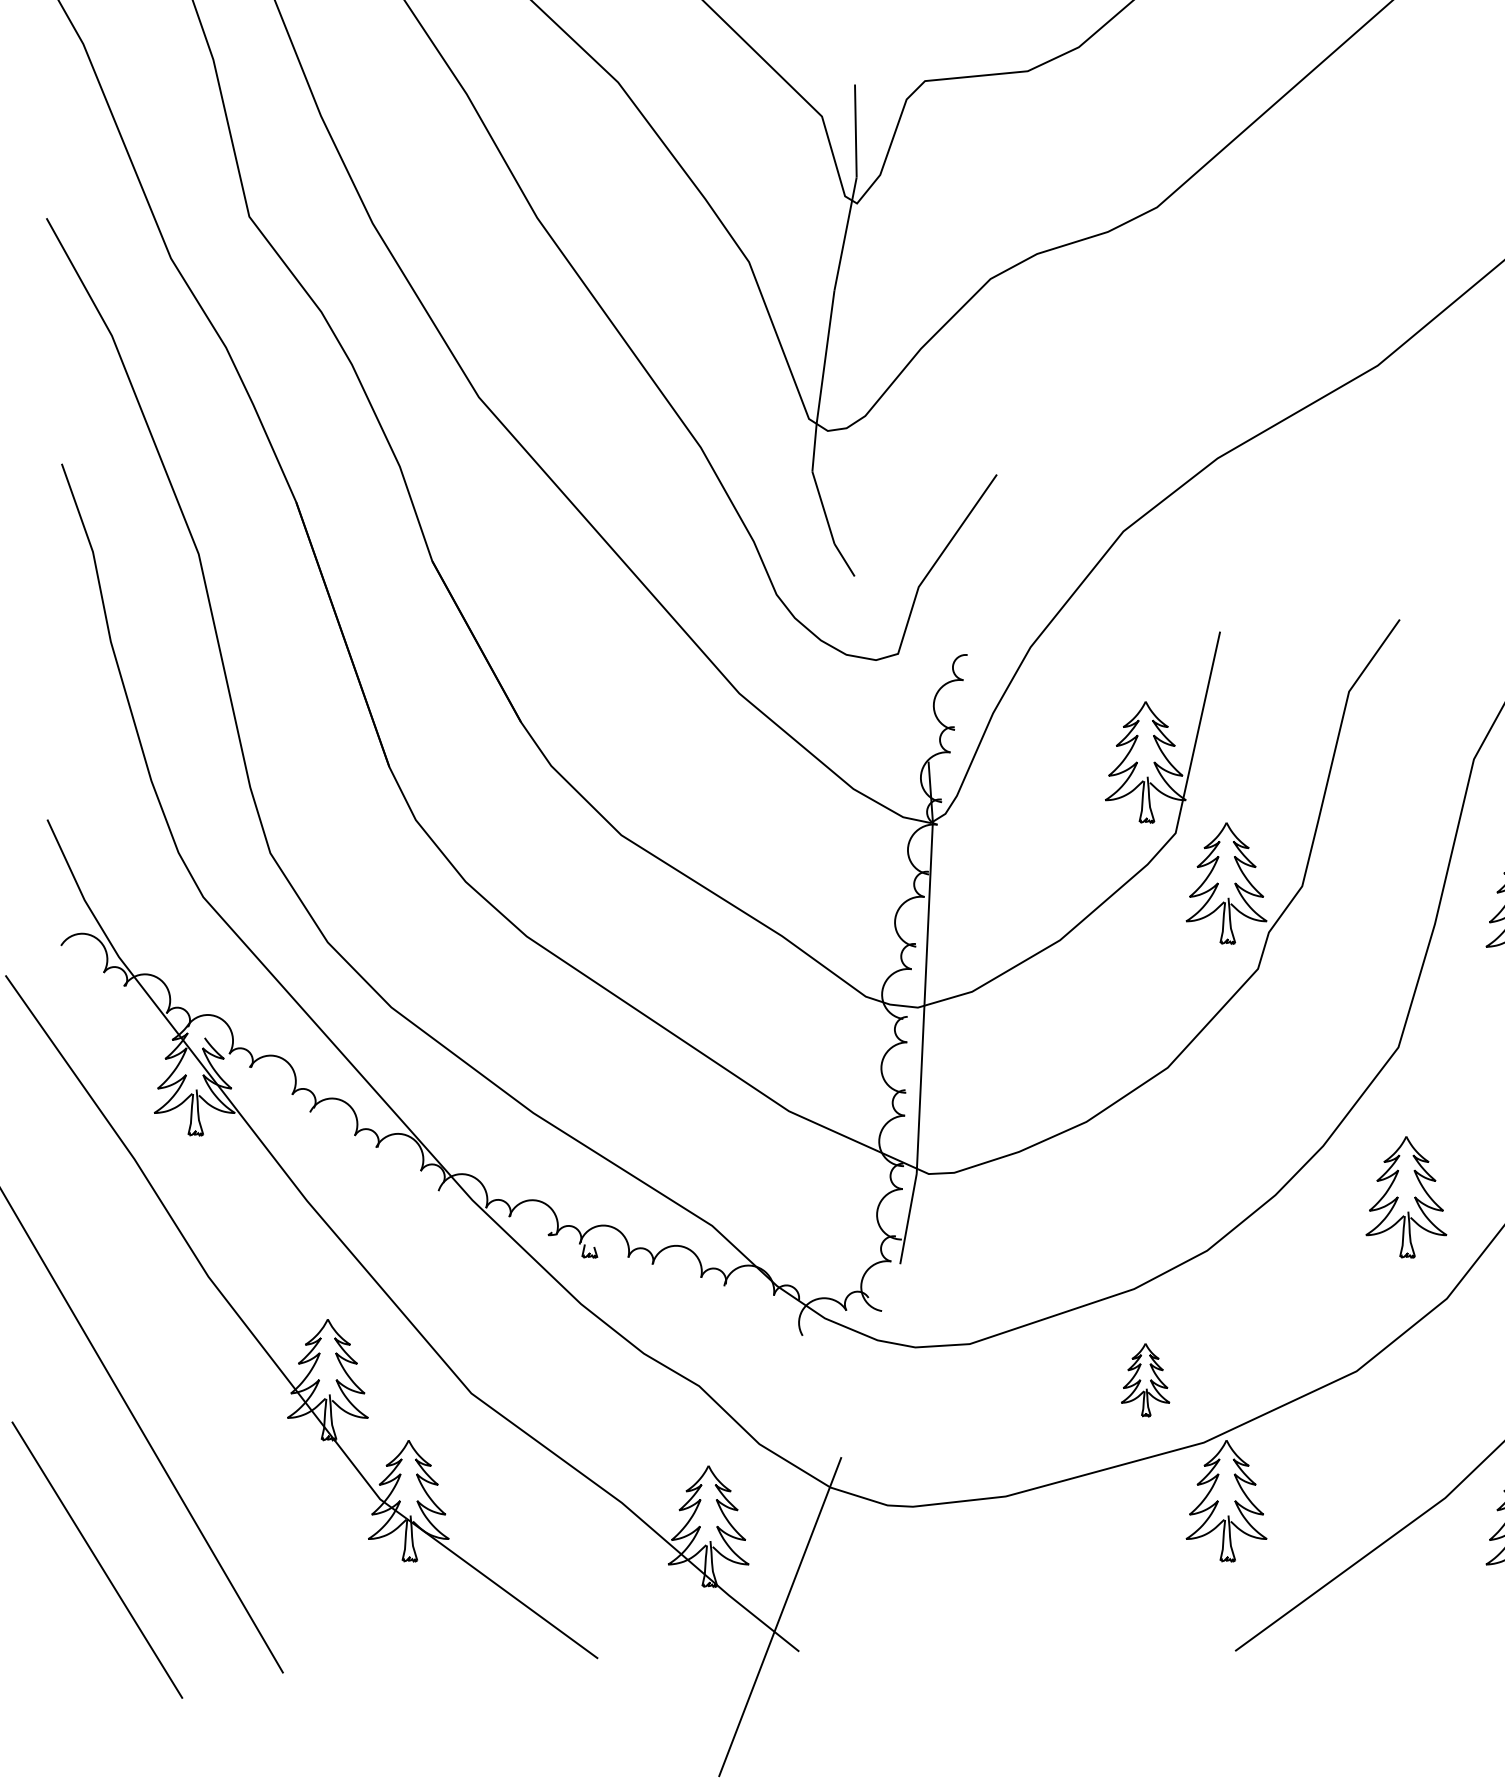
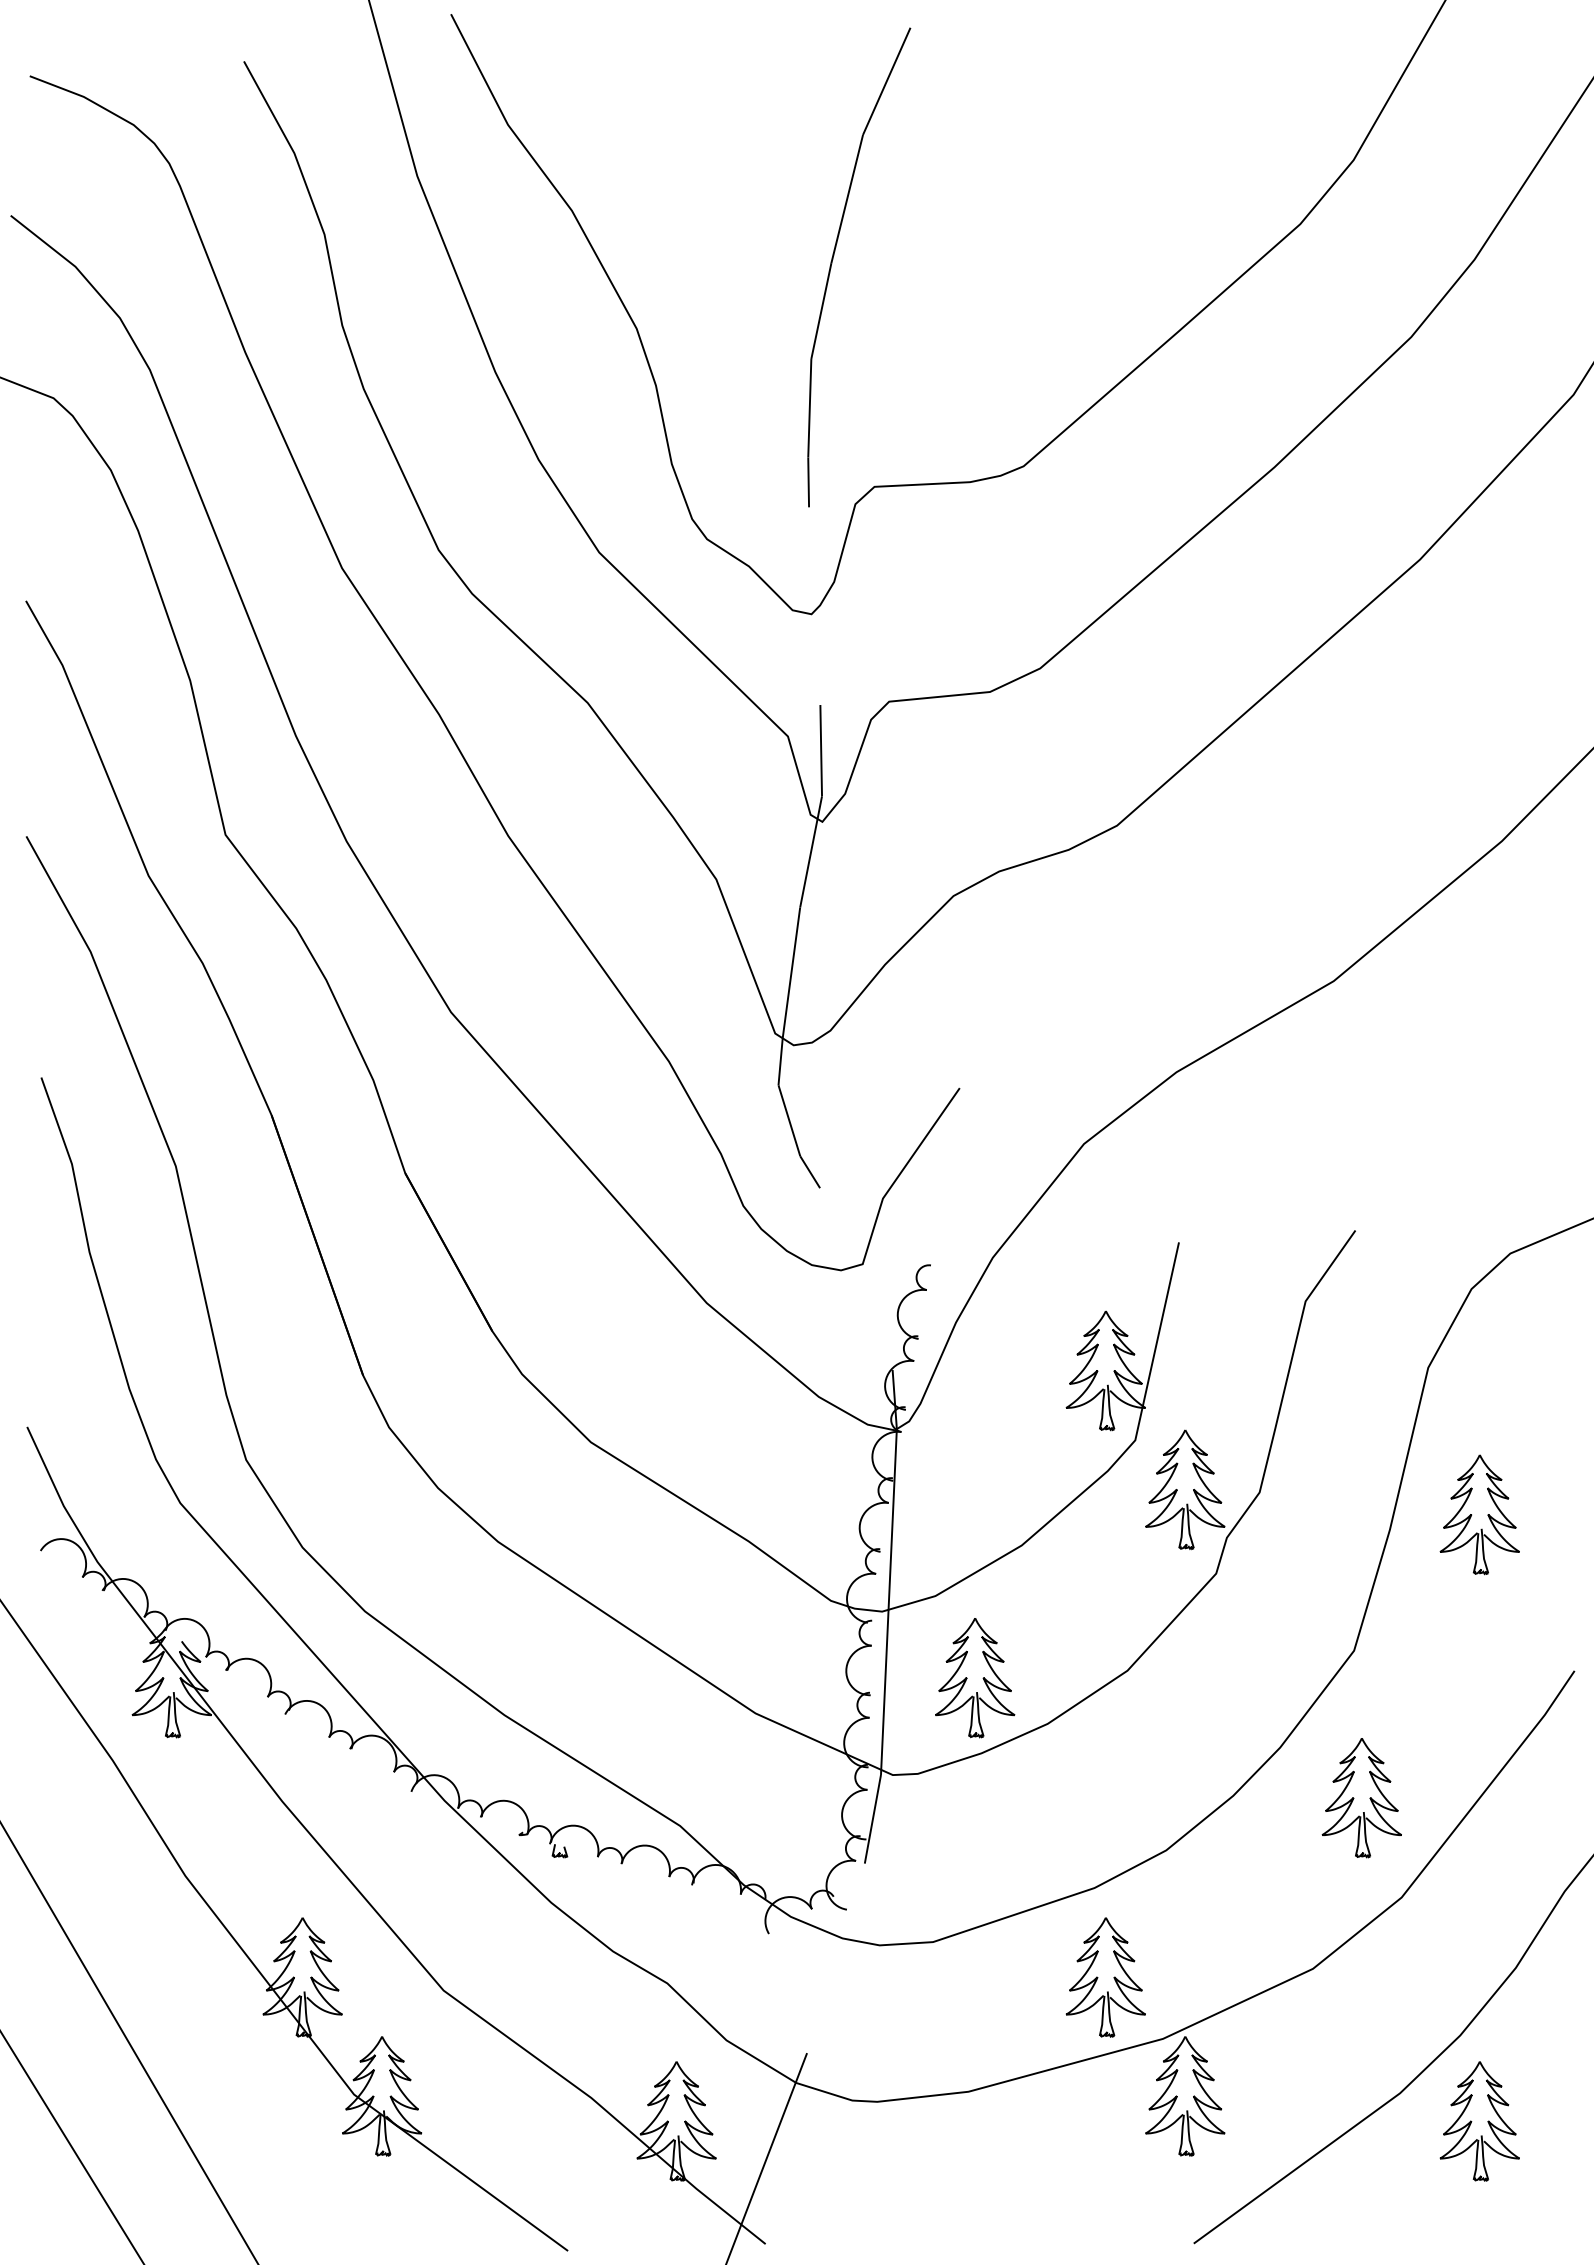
part: (1012, 1075) -> (975, 1678), added
part: (1145, 1380) -> (1105, 1977), size x1.67

